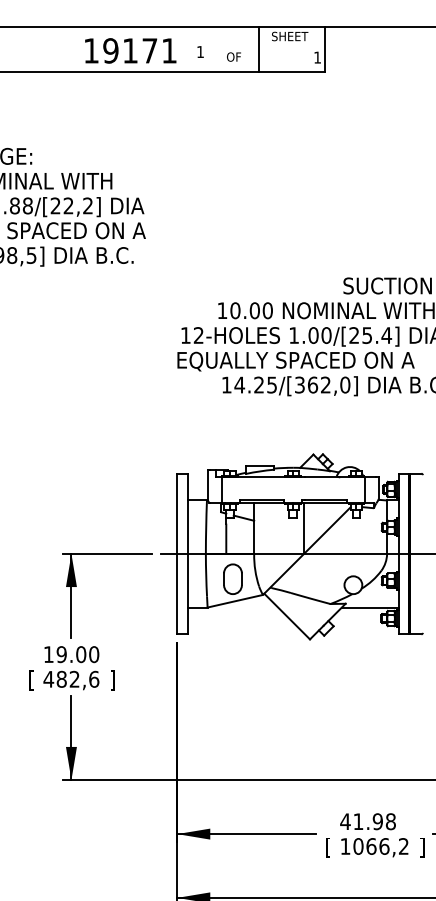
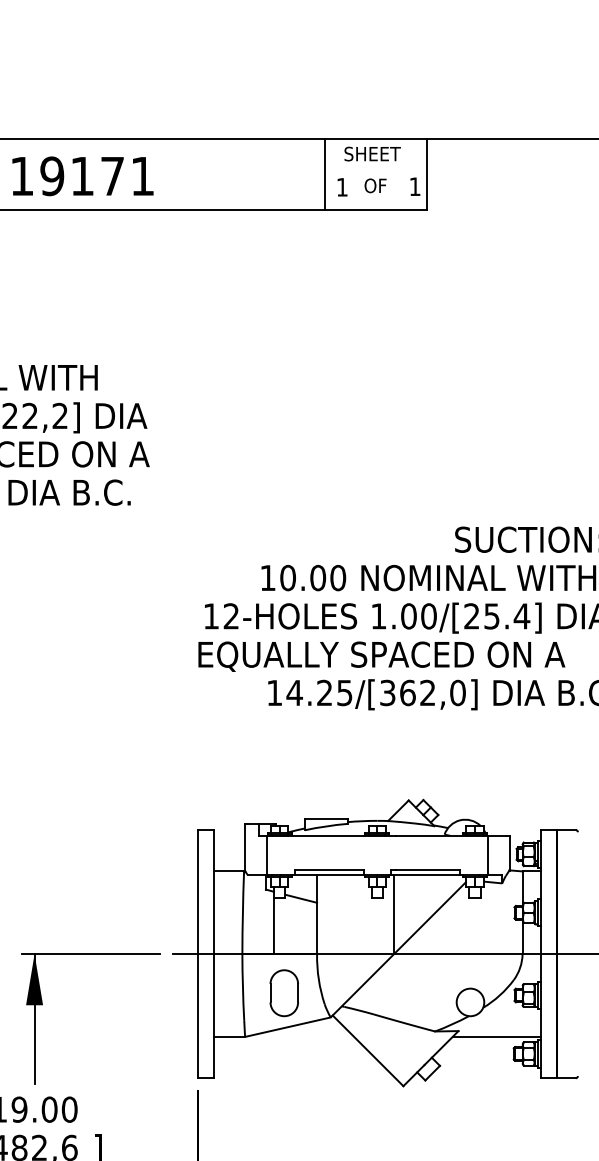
text: (130, 50) -> (82, 175), moved
text: (200, 51) -> (342, 186), moved
text: (233, 56) -> (374, 184), moved

